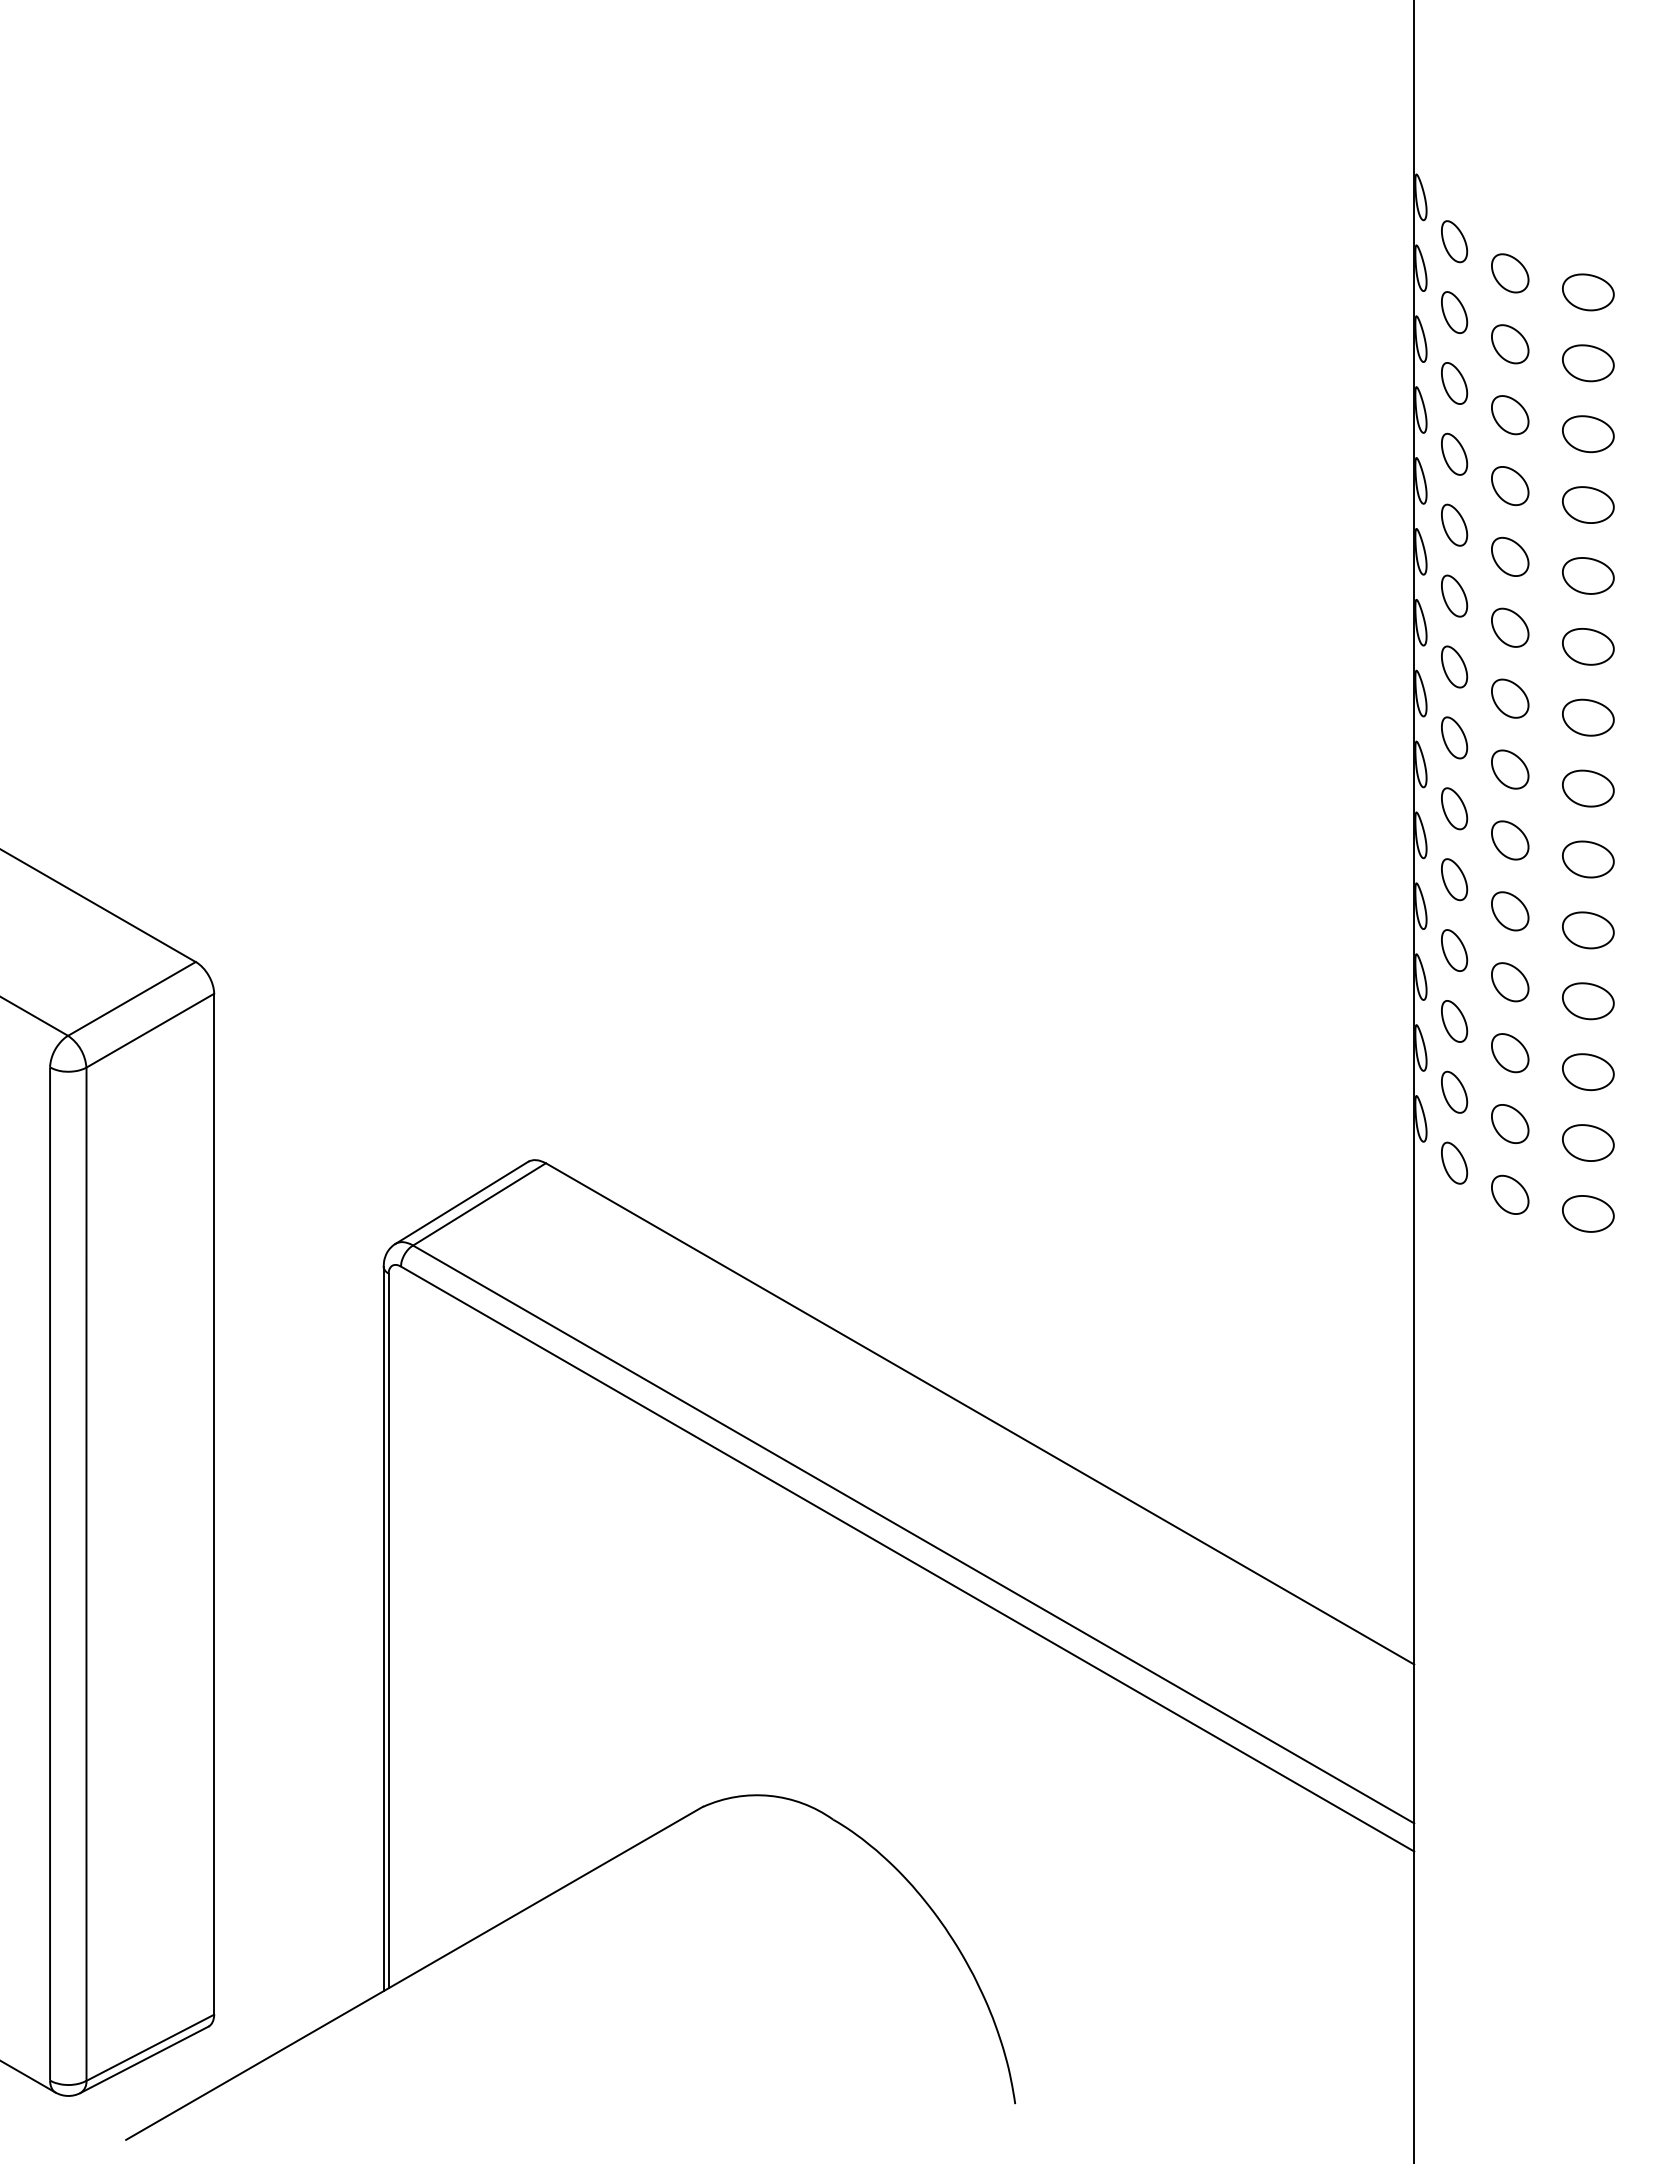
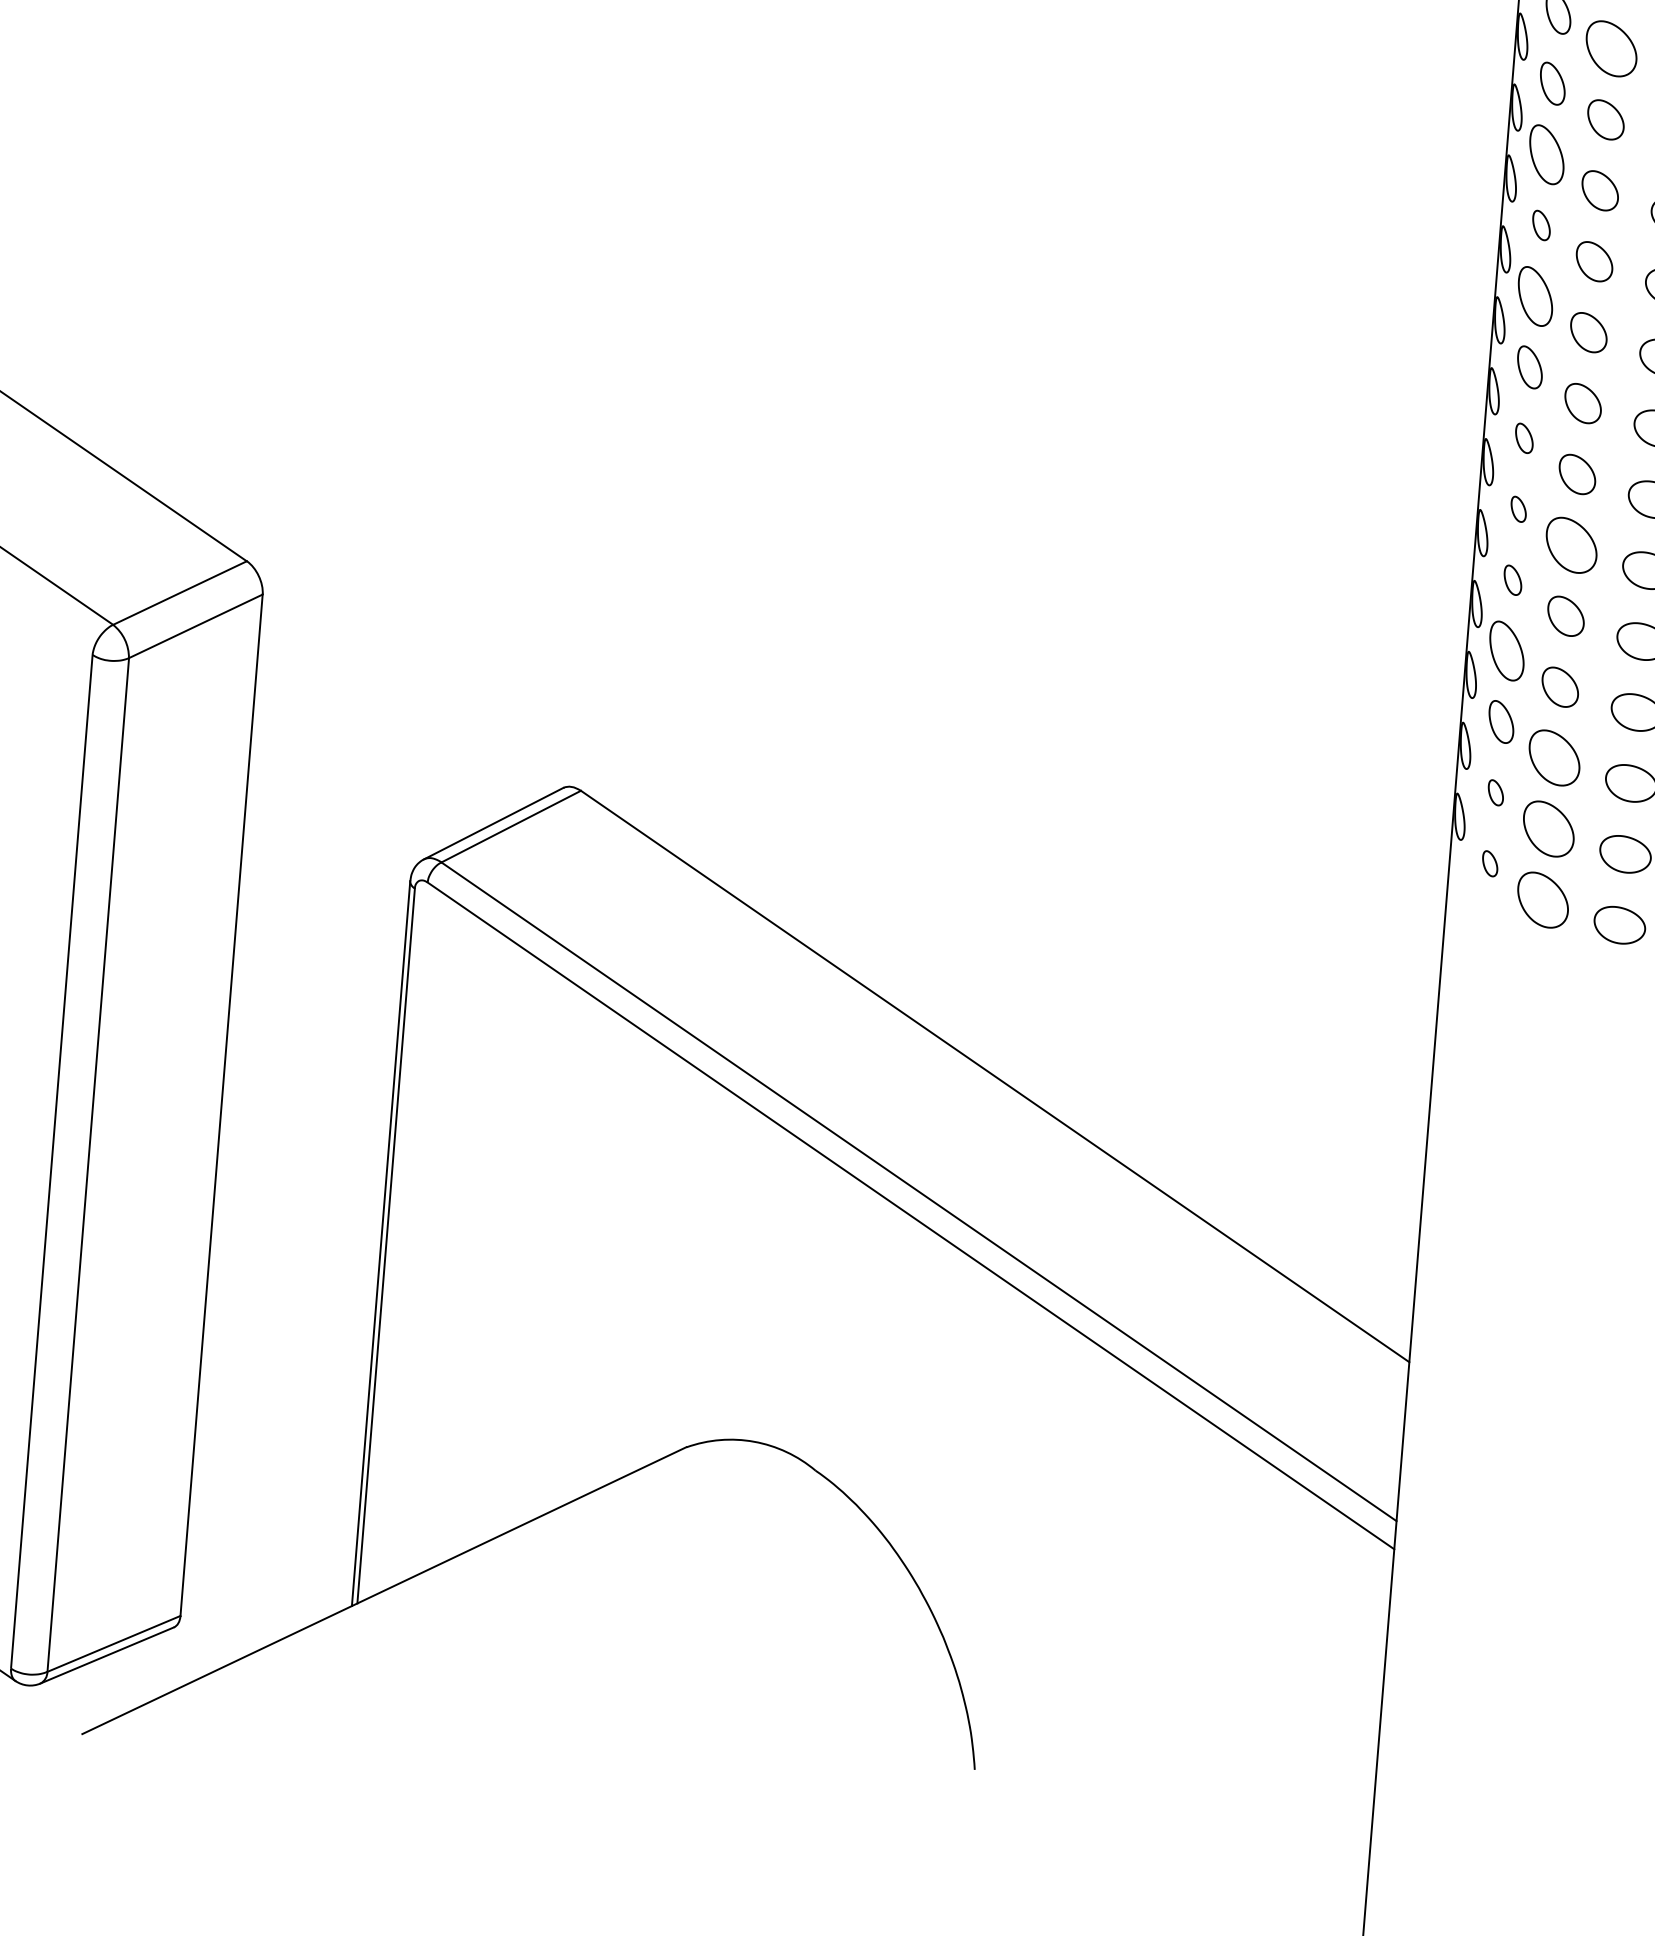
part: (1510, 344) -> (1611, 49), size x1.4
part: (1454, 453) -> (1547, 153), size x1.4
part: (1454, 524) -> (1541, 224), size x0.7
part: (1454, 595) -> (1535, 295), size x1.4
part: (1454, 737) -> (1524, 437), size x0.7
part: (1454, 808) -> (1518, 509), size x0.6
part: (1510, 840) -> (1571, 545), size x1.4
part: (1454, 879) -> (1512, 580), size x0.7
part: (1454, 950) -> (1507, 651), size x1.4
part: (1510, 1053) -> (1554, 758), size x1.4
part: (1454, 1091) -> (1495, 792), size x0.6
part: (1510, 1123) -> (1549, 828), size x1.4
part: (1454, 1162) -> (1490, 863), size x0.6
part: (1510, 1194) -> (1543, 899), size x1.4

